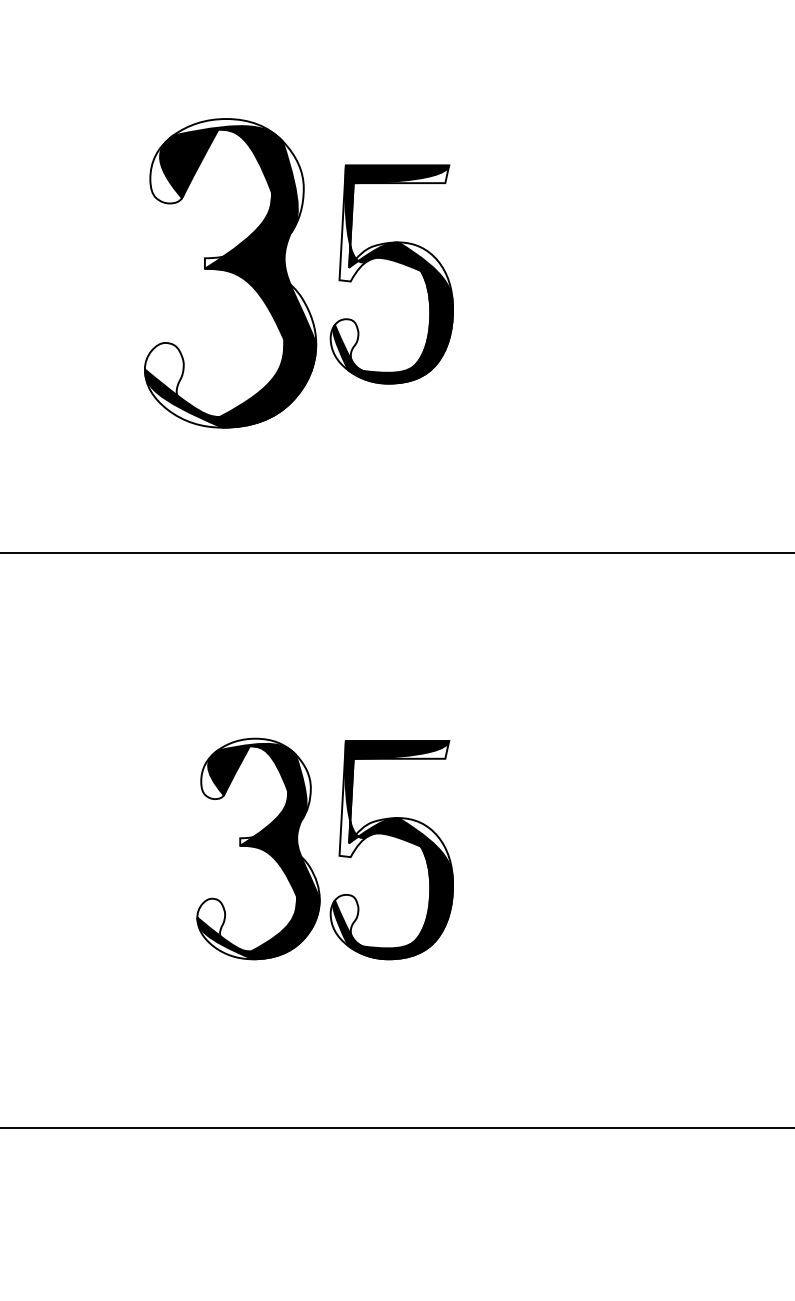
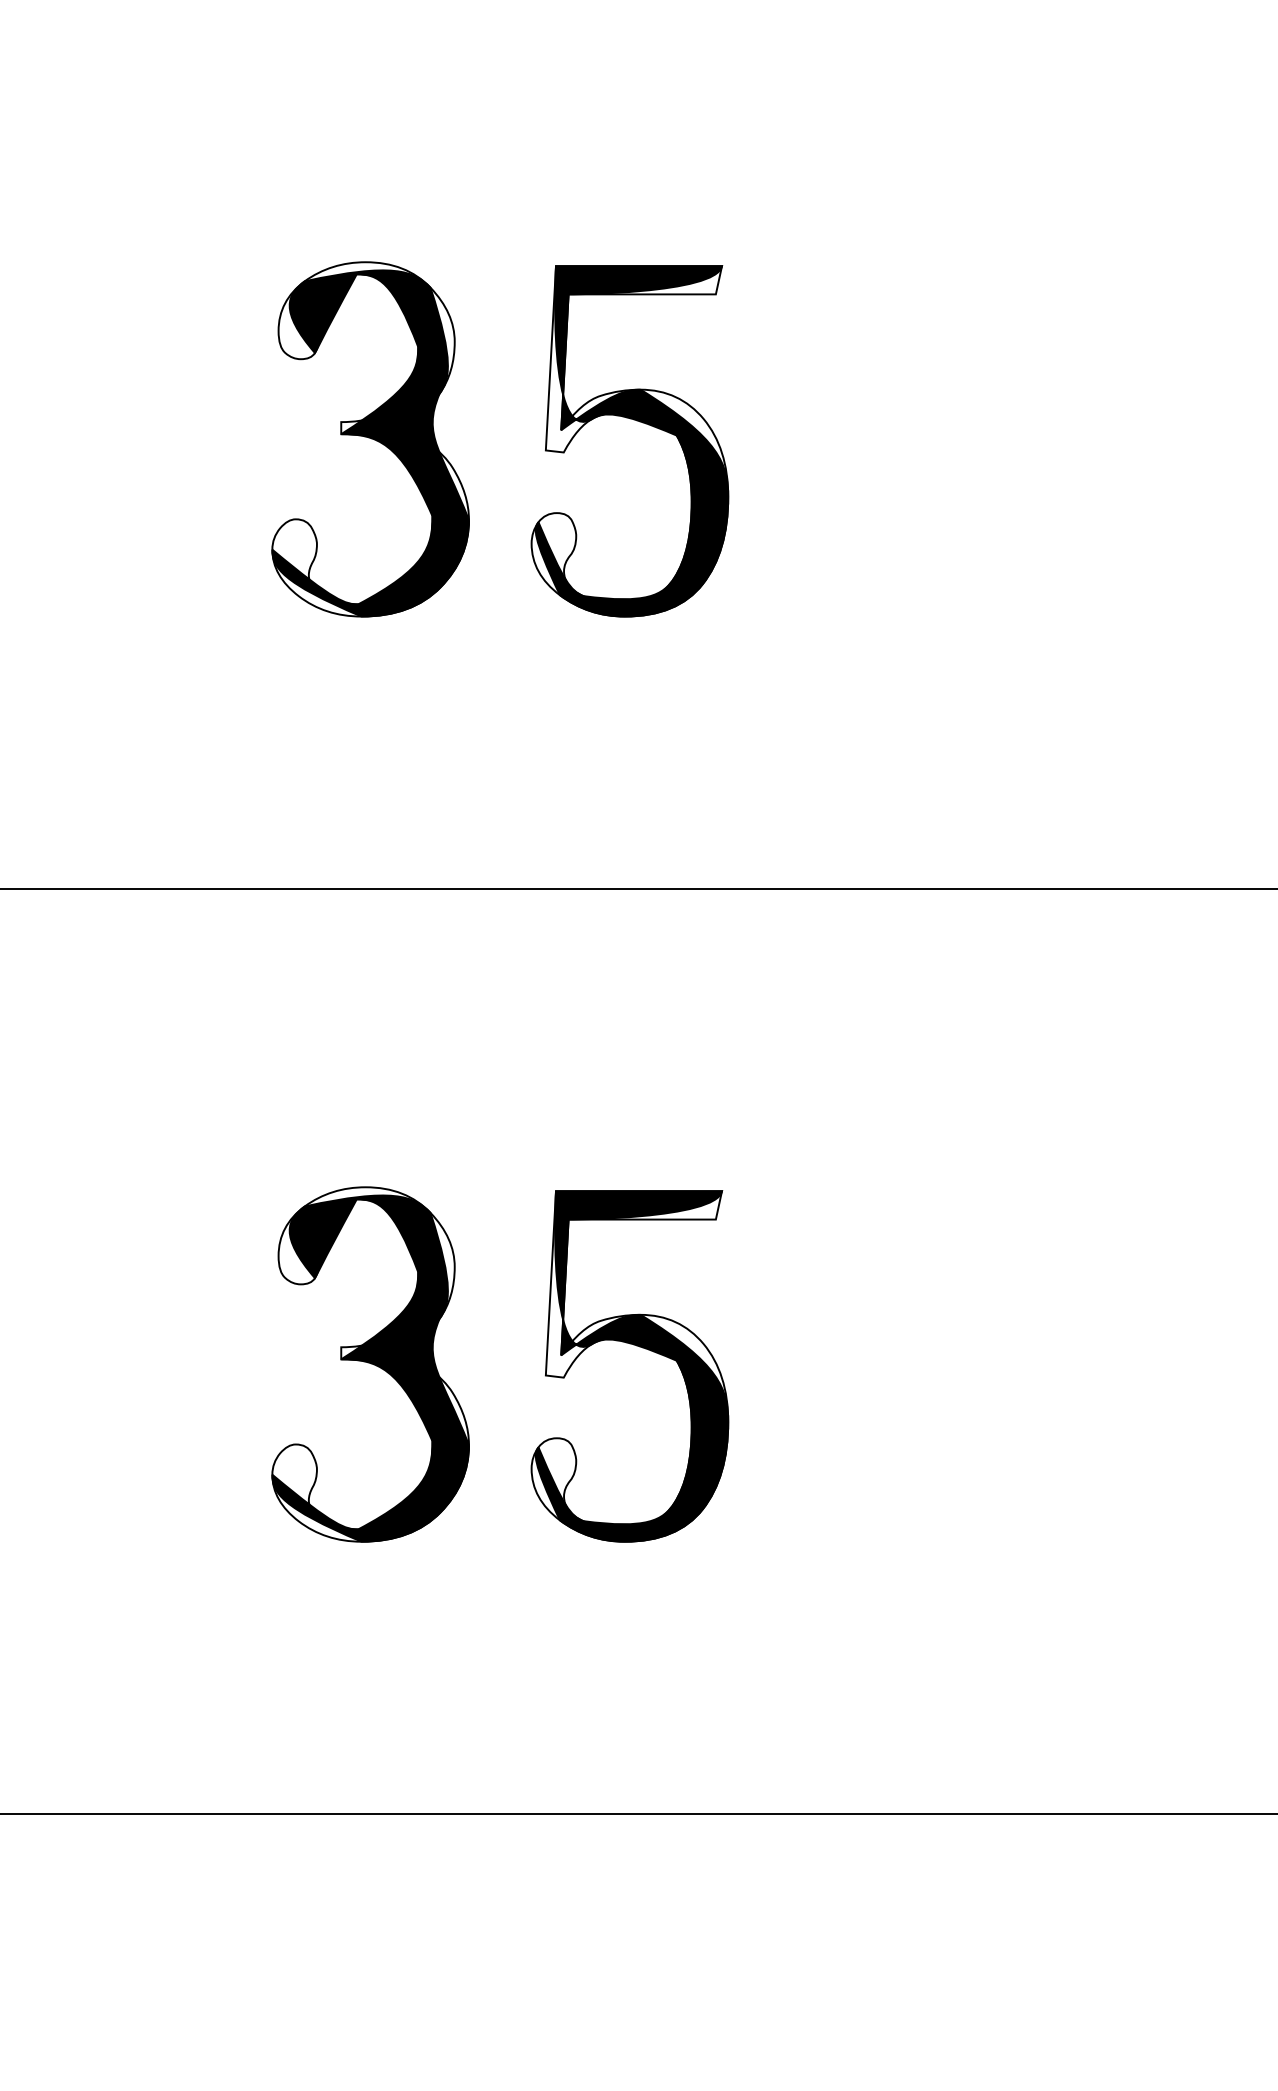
part: (230, 273) -> (370, 439), size x0.71
part: (258, 848) -> (370, 1363), moved

